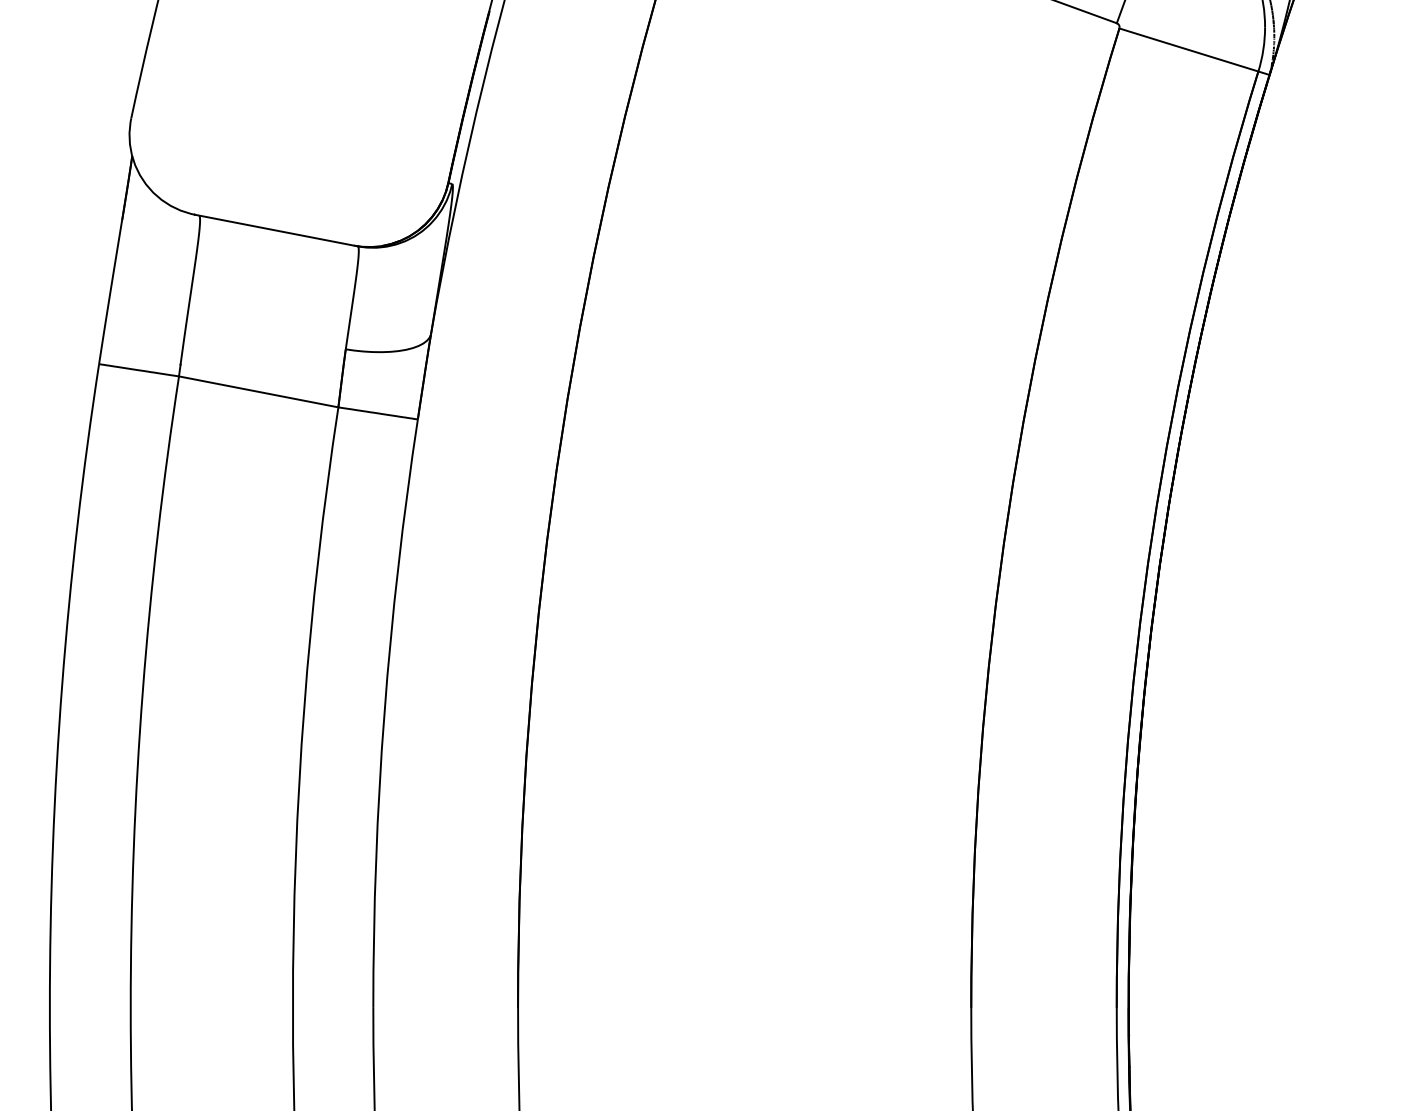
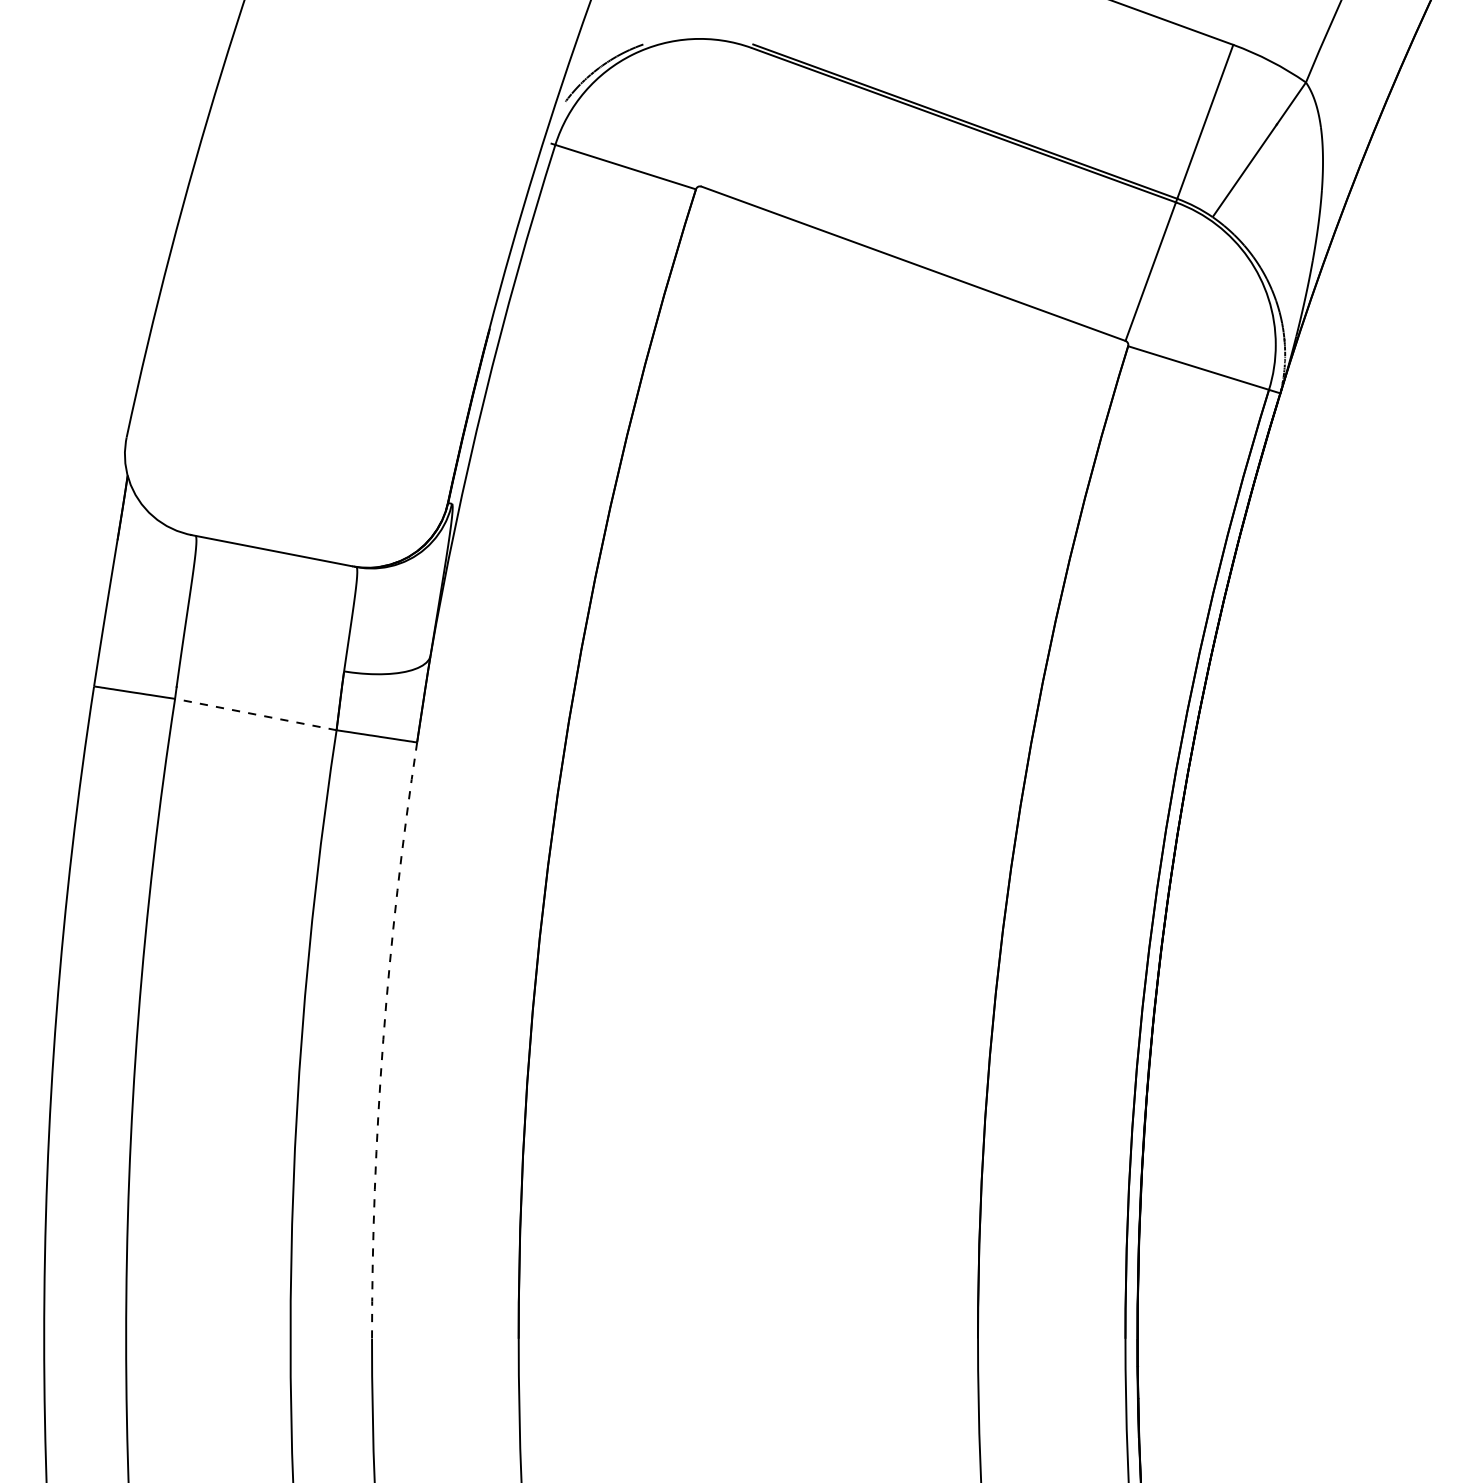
line: (258, 391) -> (255, 714), solid -> dashed
arc: (384, 712) -> (383, 1039), solid -> dashed

